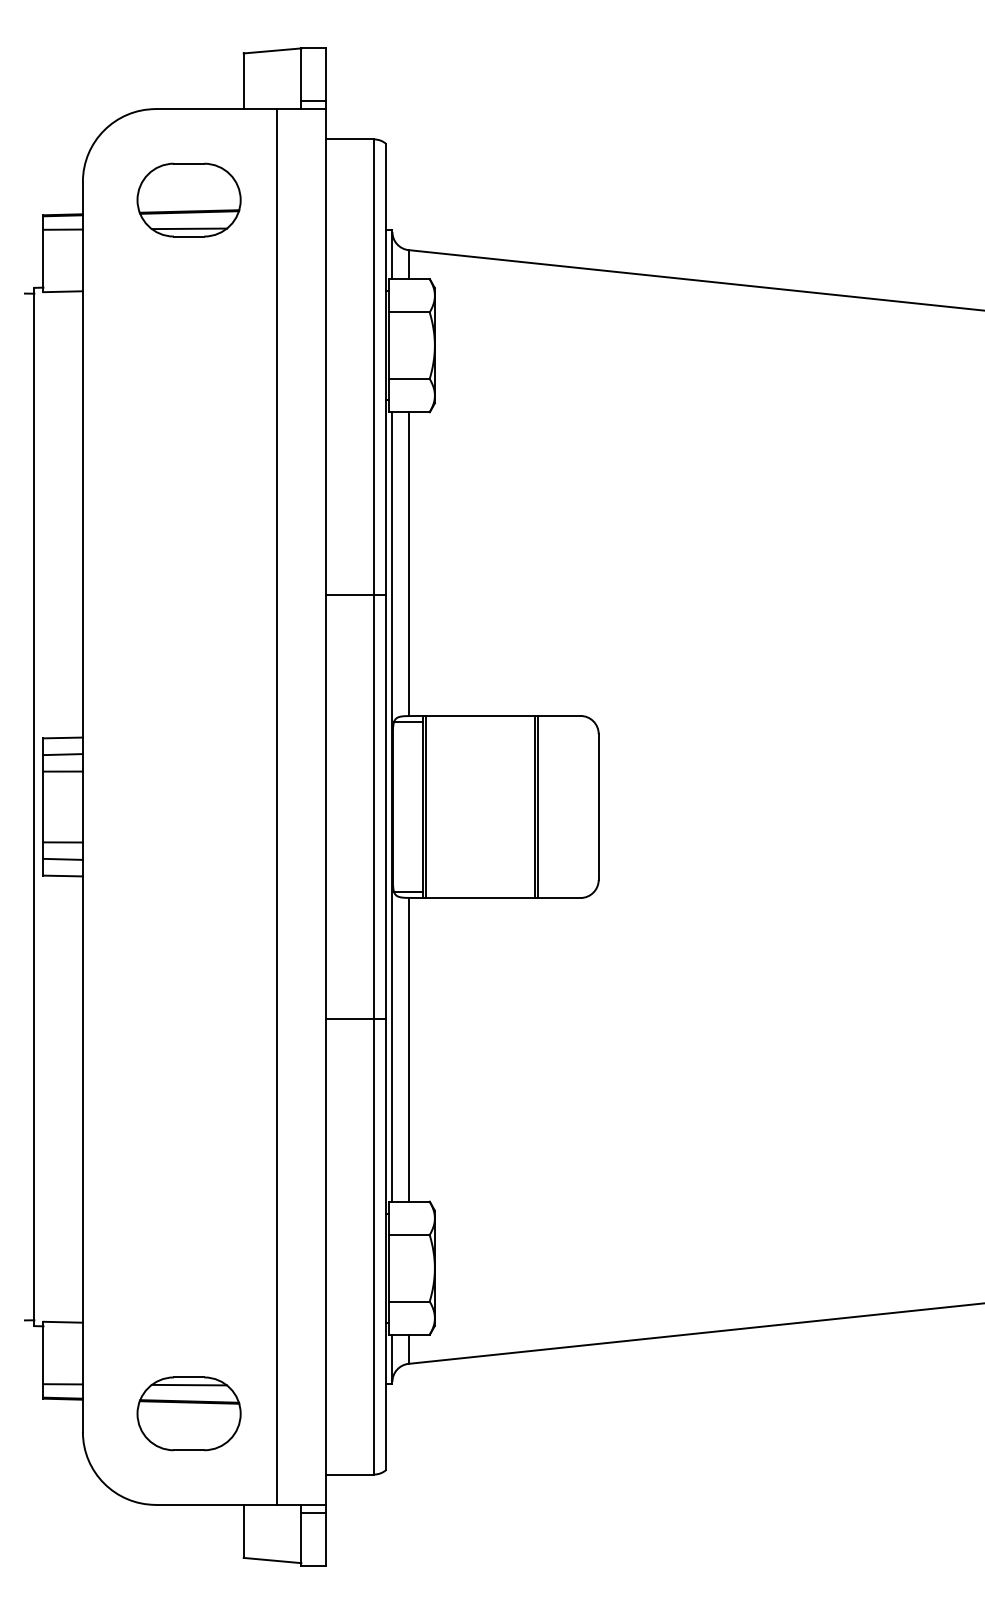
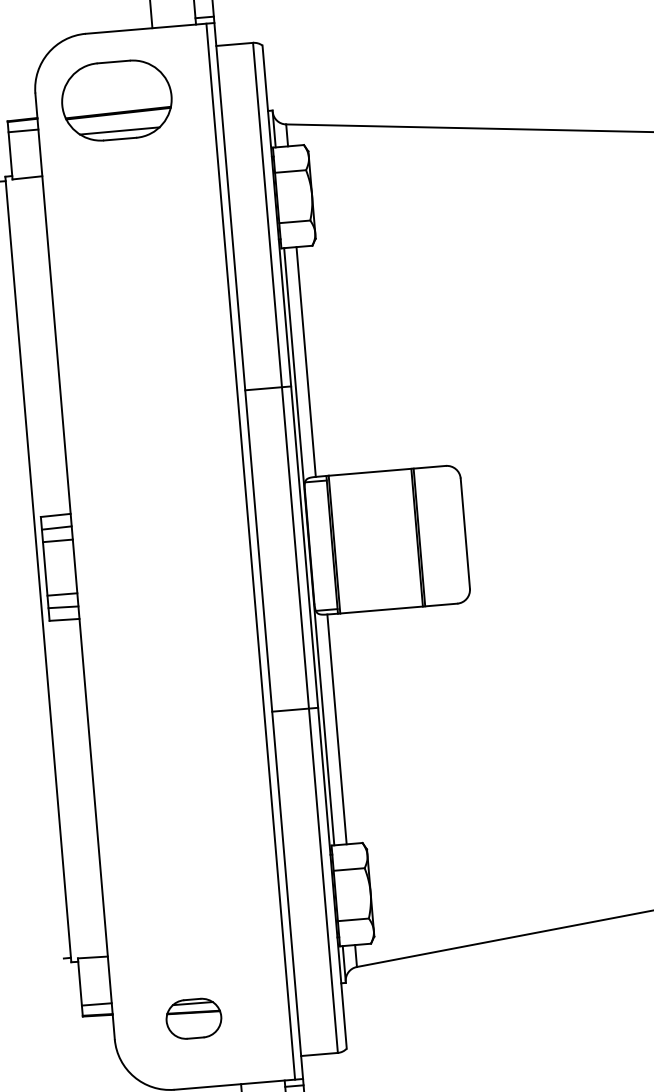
part: (188, 199) -> (116, 100), size x1.4
line: (277, 806) -> (251, 551), moved
part: (188, 1413) -> (193, 1018), size x0.7

